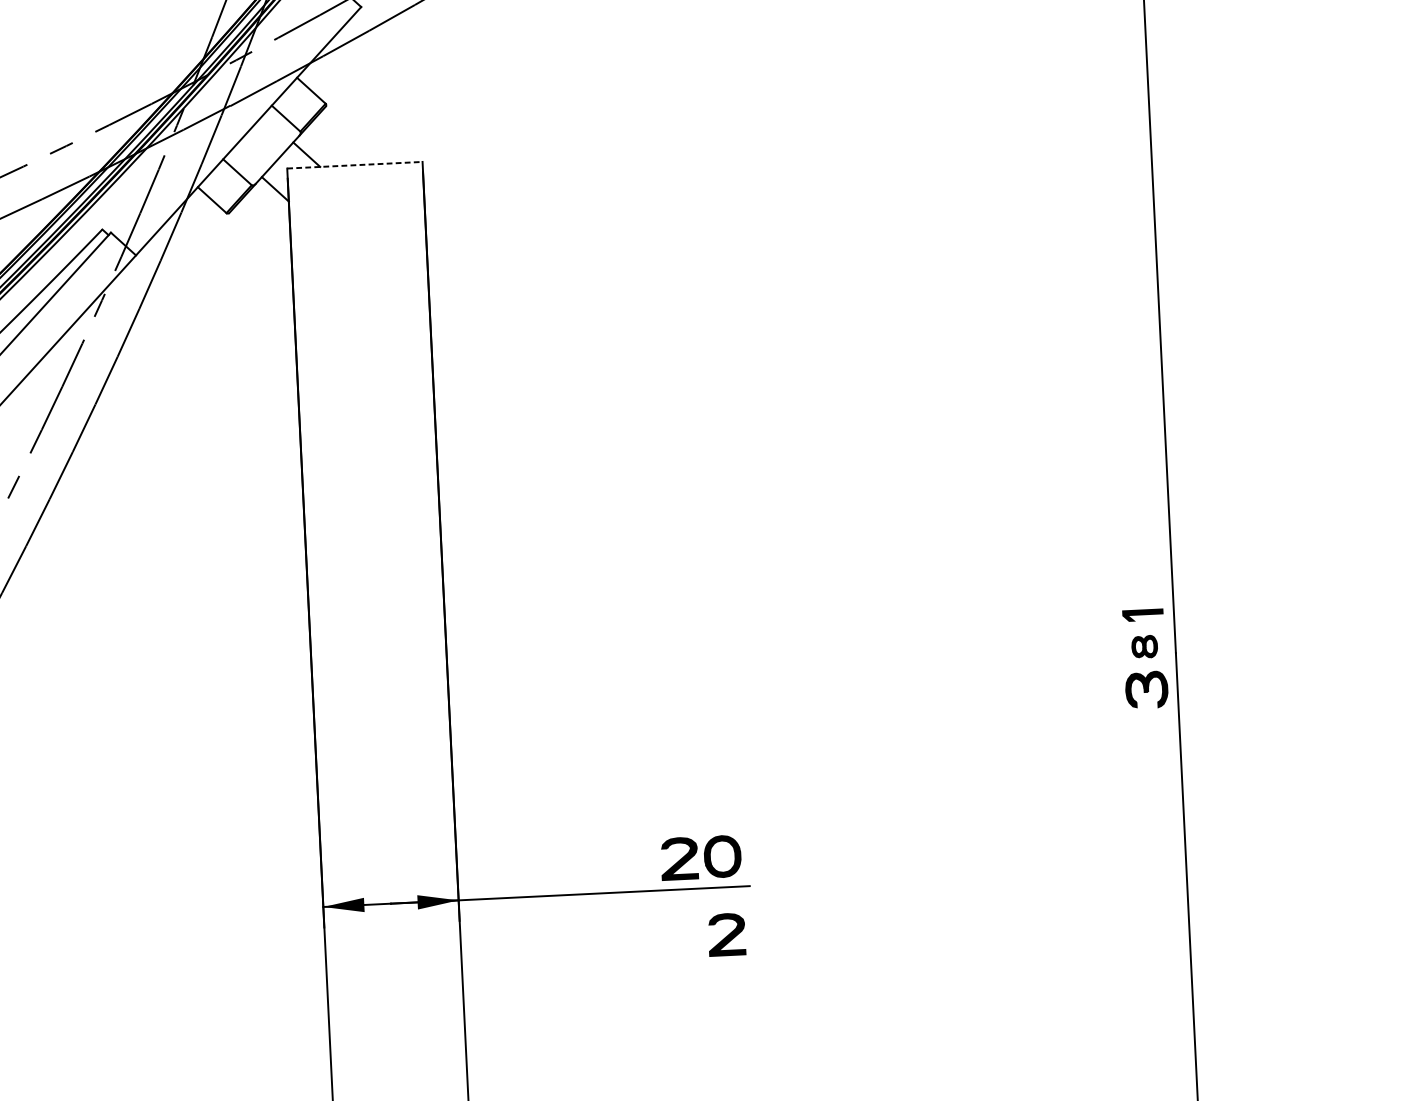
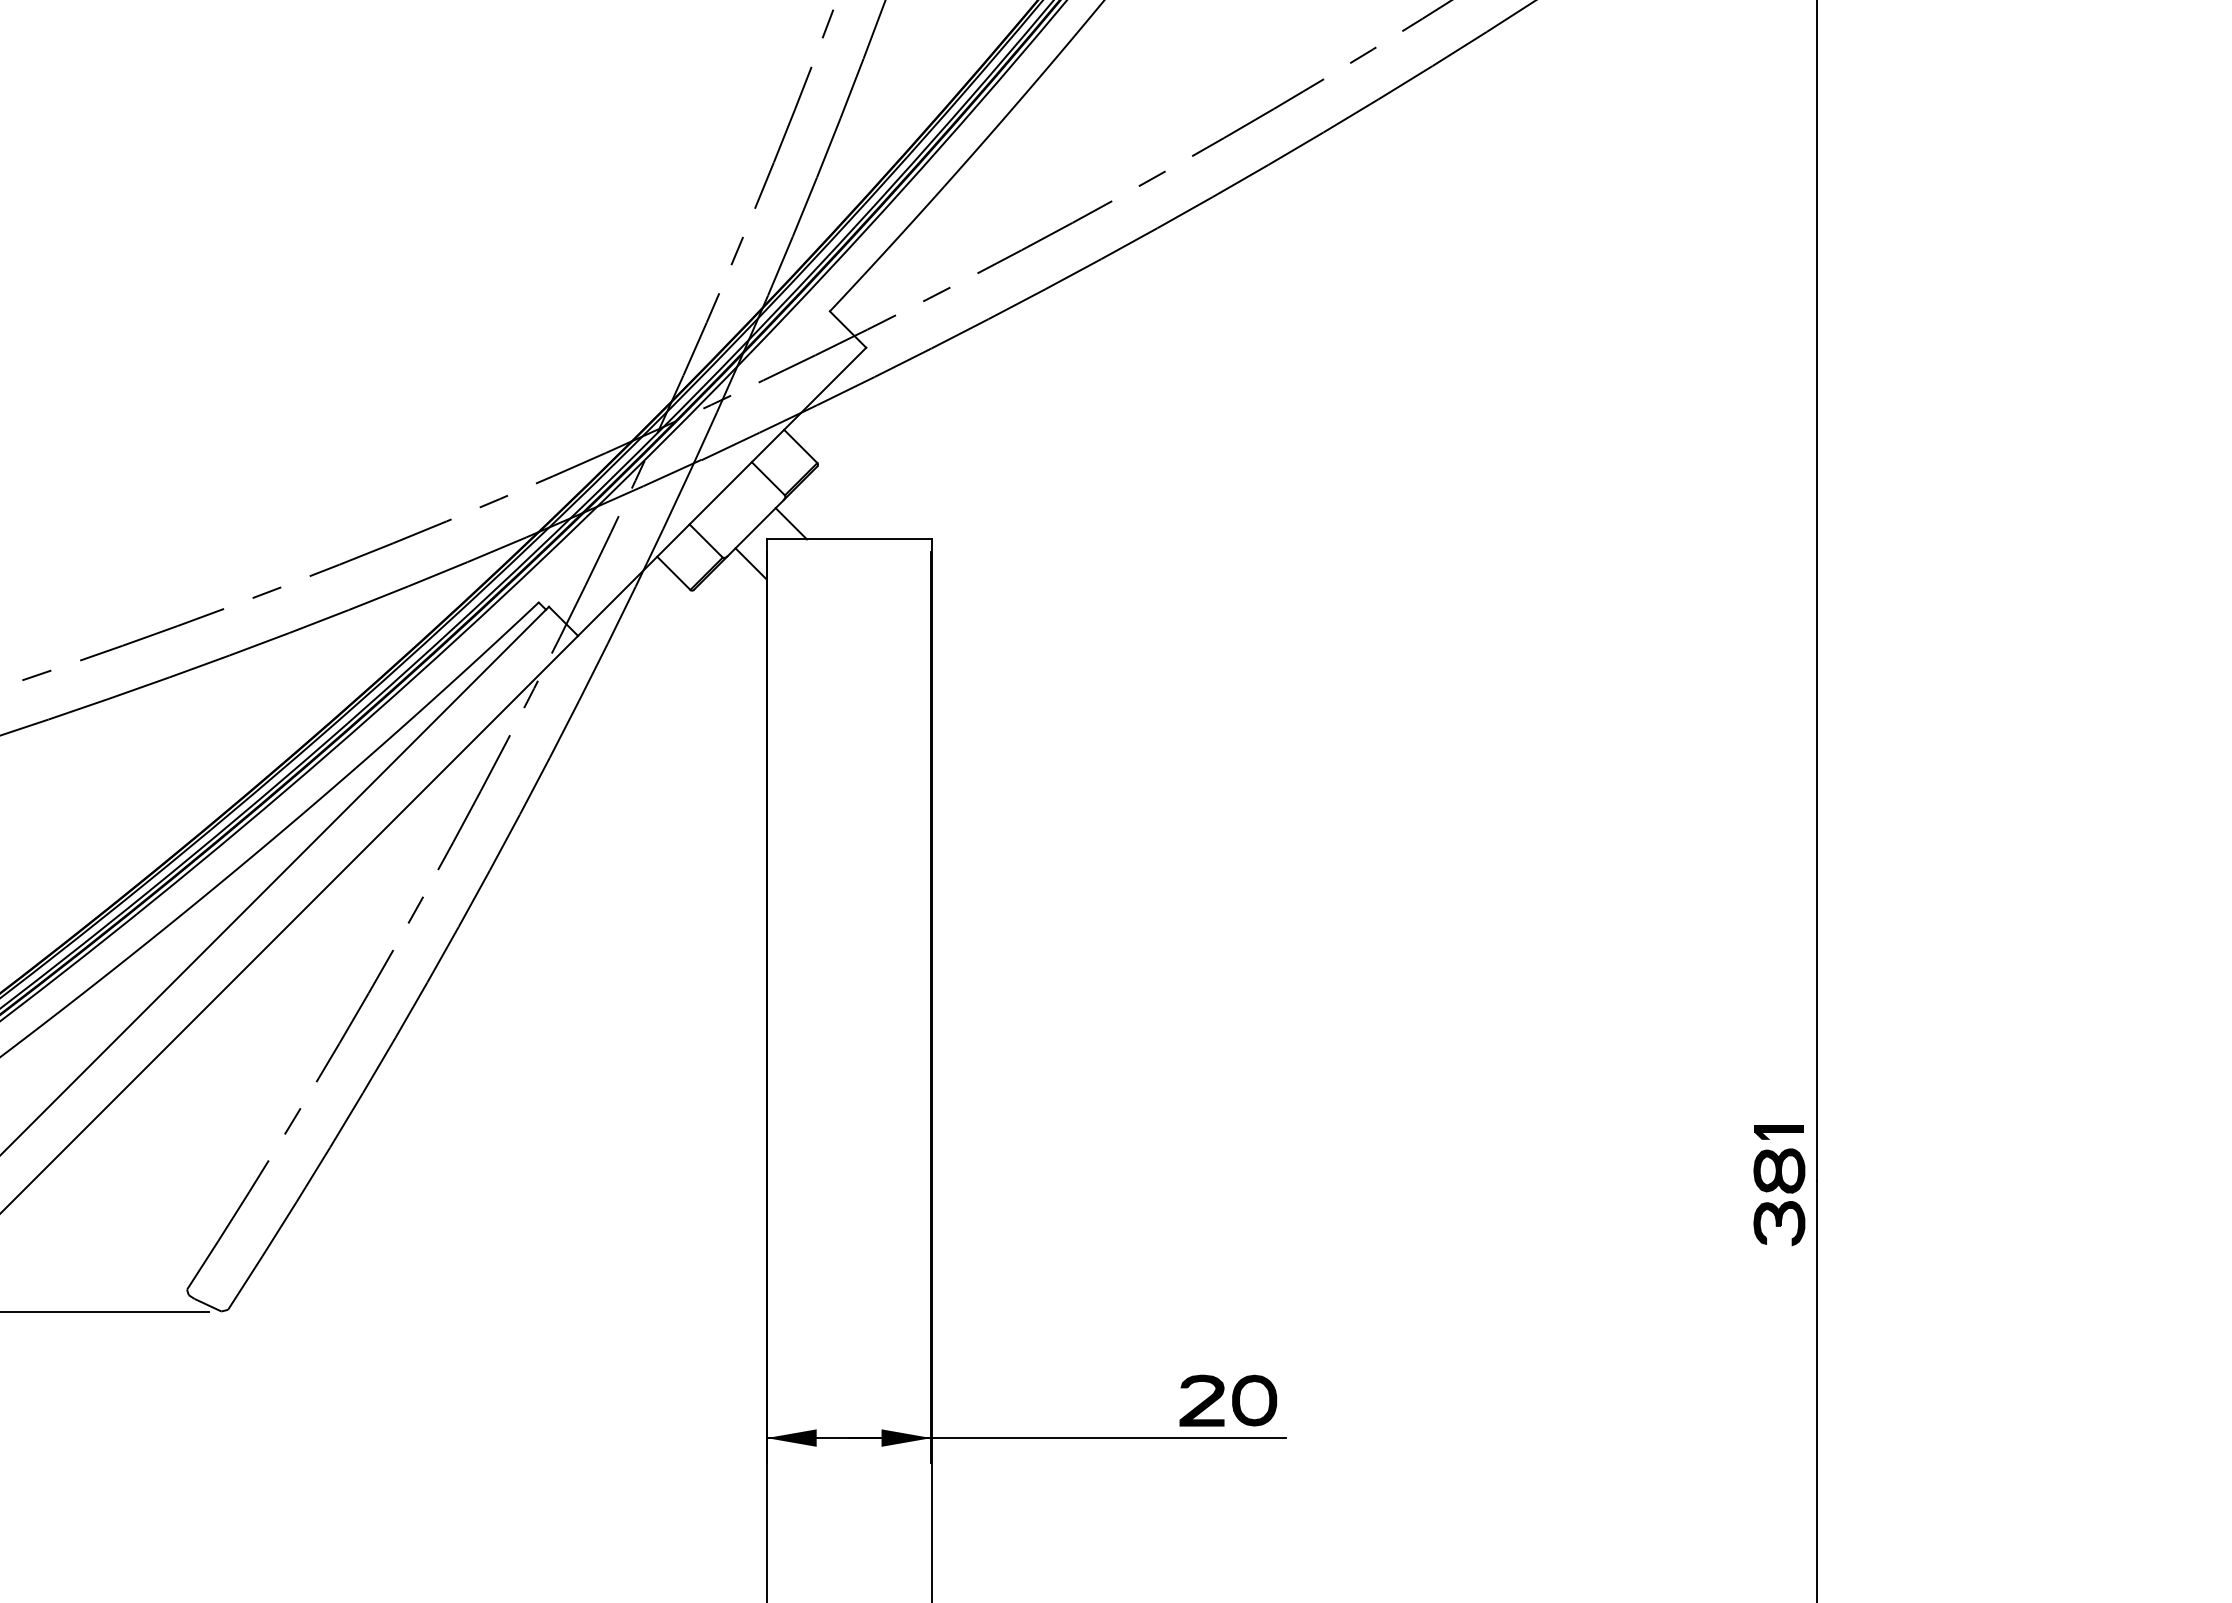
line: (355, 165) -> (849, 539), dashed -> solid
part: (1144, 646) -> (1779, 1170), size x1.67
part: (726, 934) -> (1254, 1495), removed

